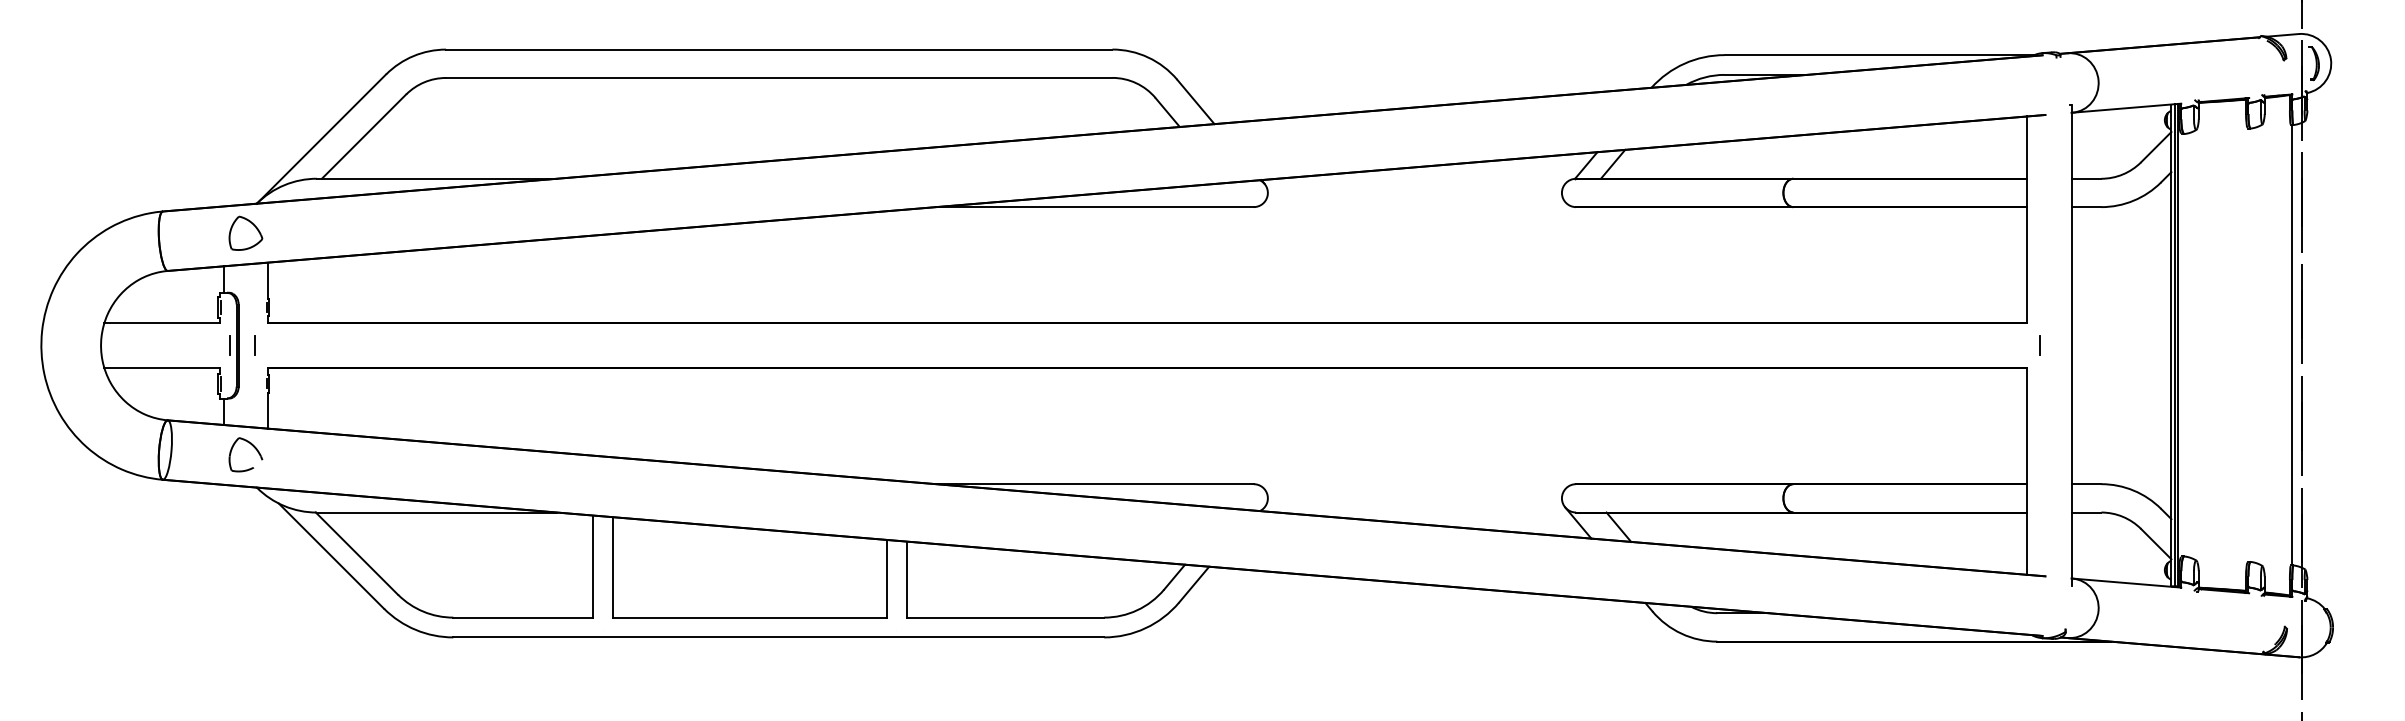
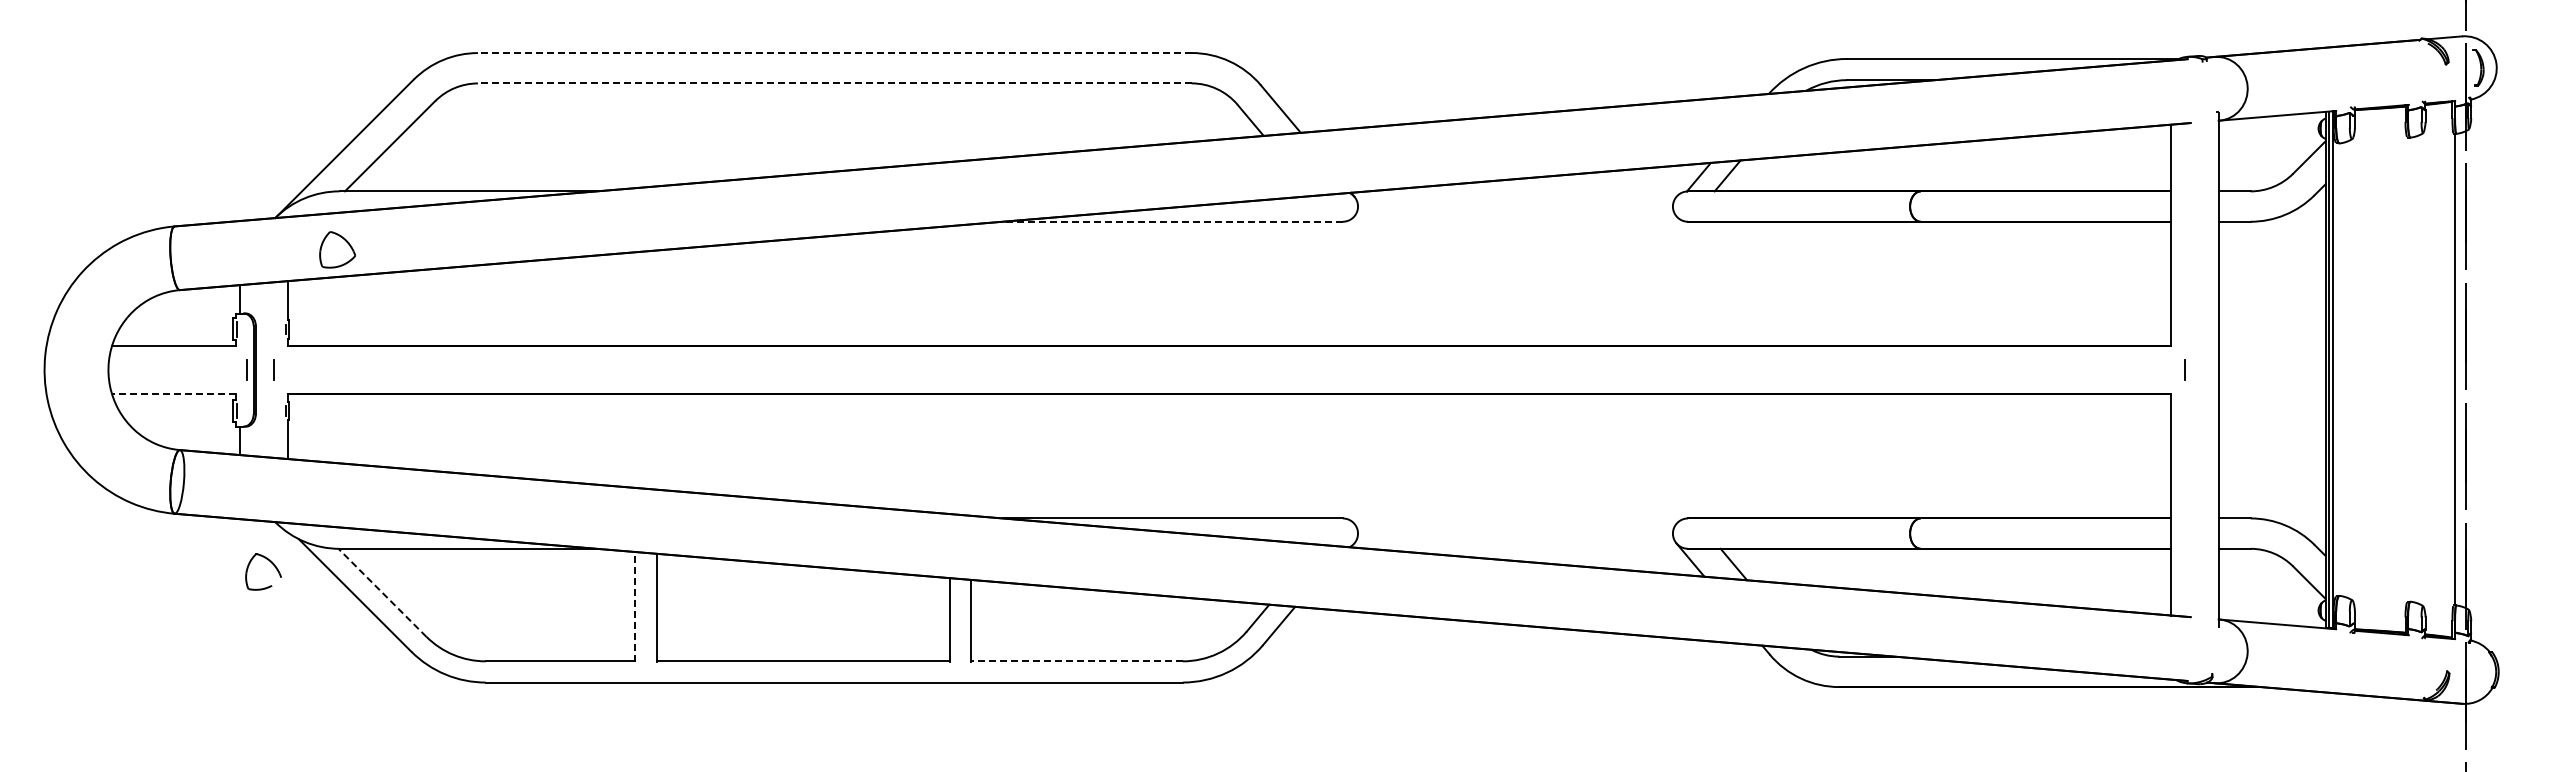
line: (779, 50) -> (834, 53), solid -> dashed
line: (779, 78) -> (834, 83), solid -> dashed
line: (1094, 206) -> (1172, 221), solid -> dashed
part: (245, 233) -> (337, 249), moved
line: (161, 368) -> (173, 394), solid -> dashed
part: (253, 446) -> (271, 563), moved
line: (356, 553) -> (382, 592), solid -> dashed
line: (593, 567) -> (635, 607), solid -> dashed
line: (1005, 617) -> (1076, 661), solid -> dashed

